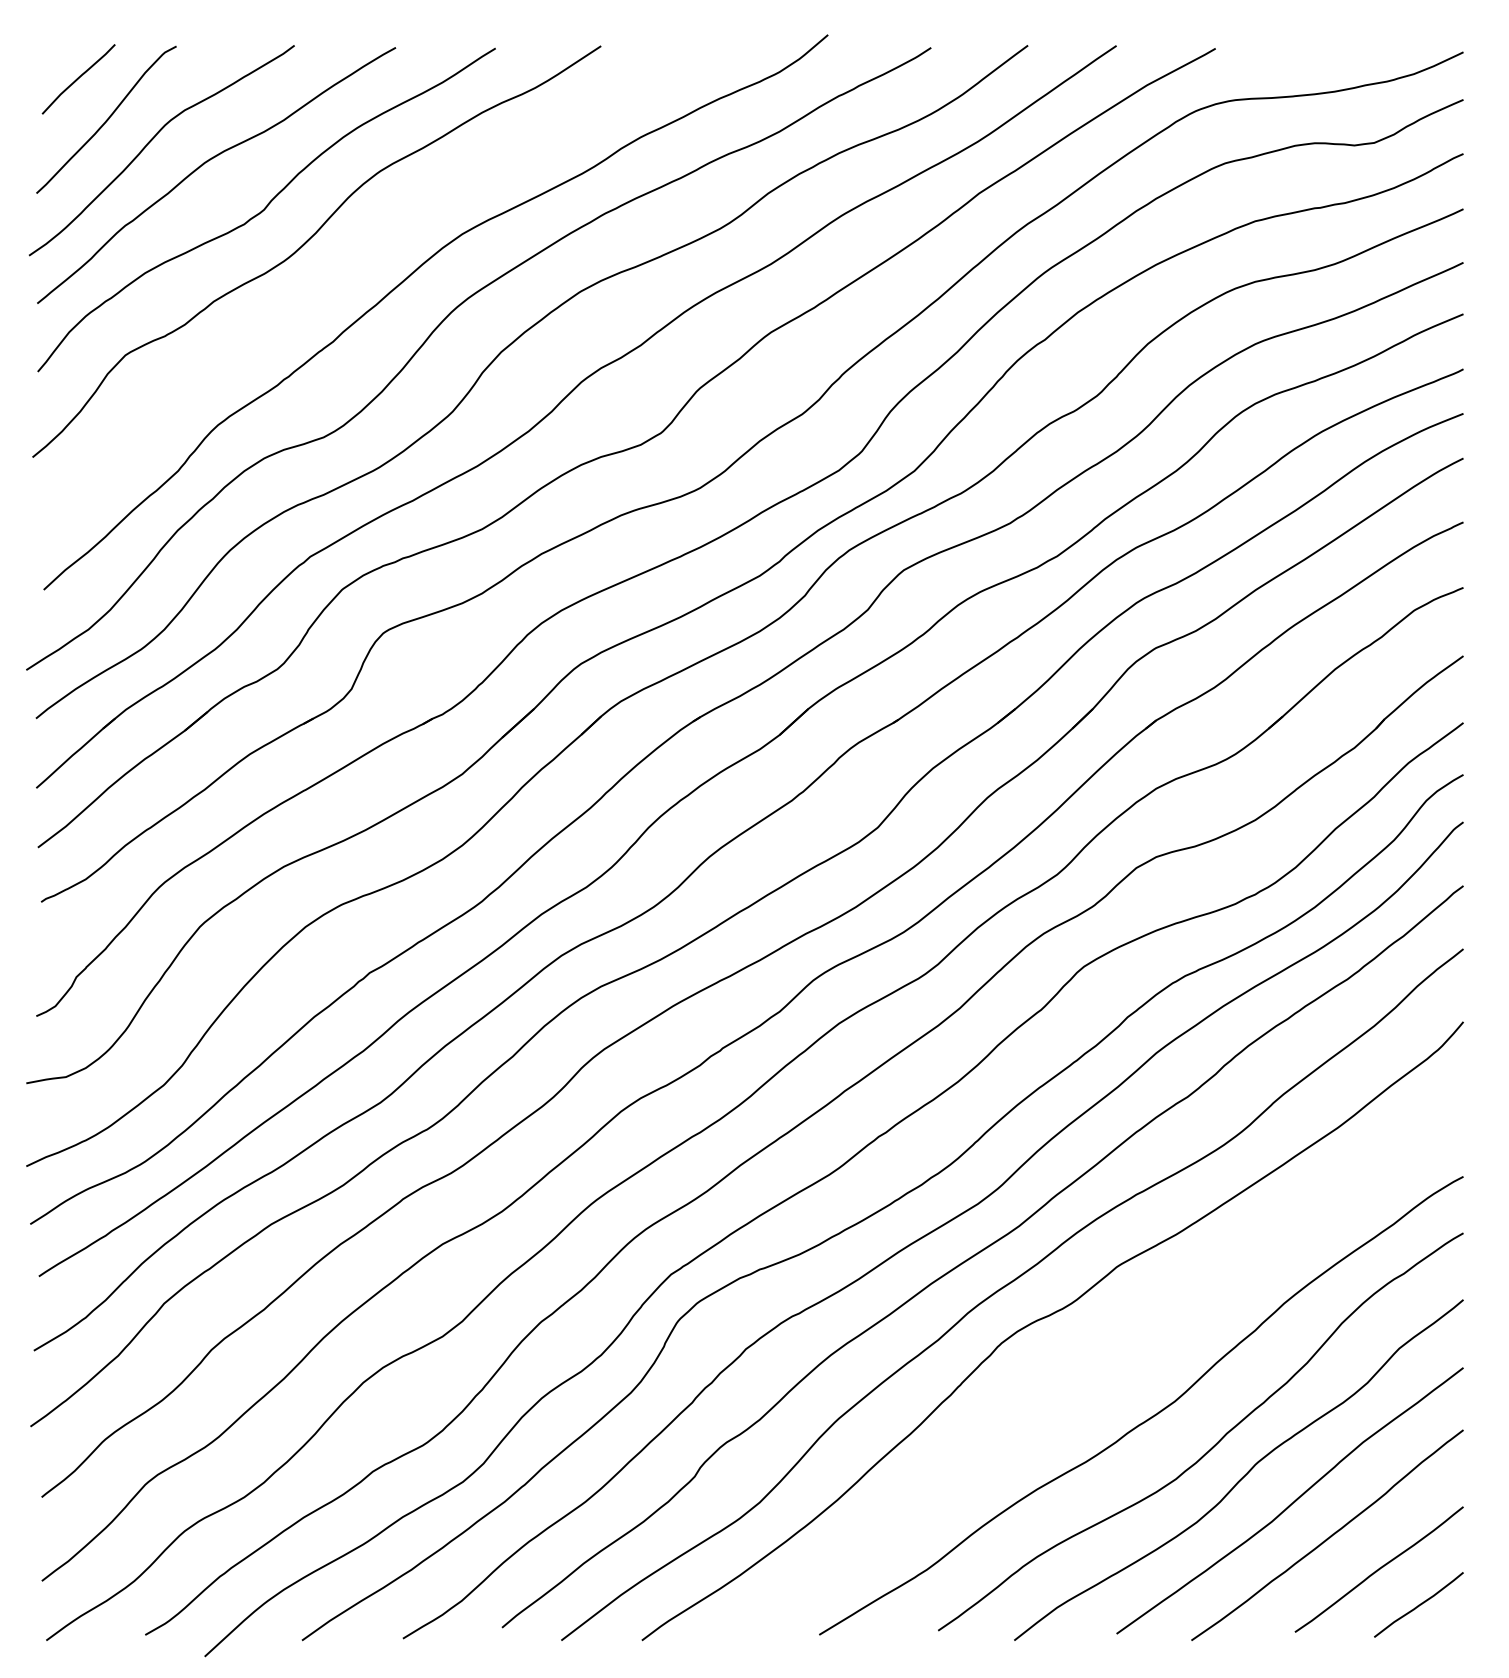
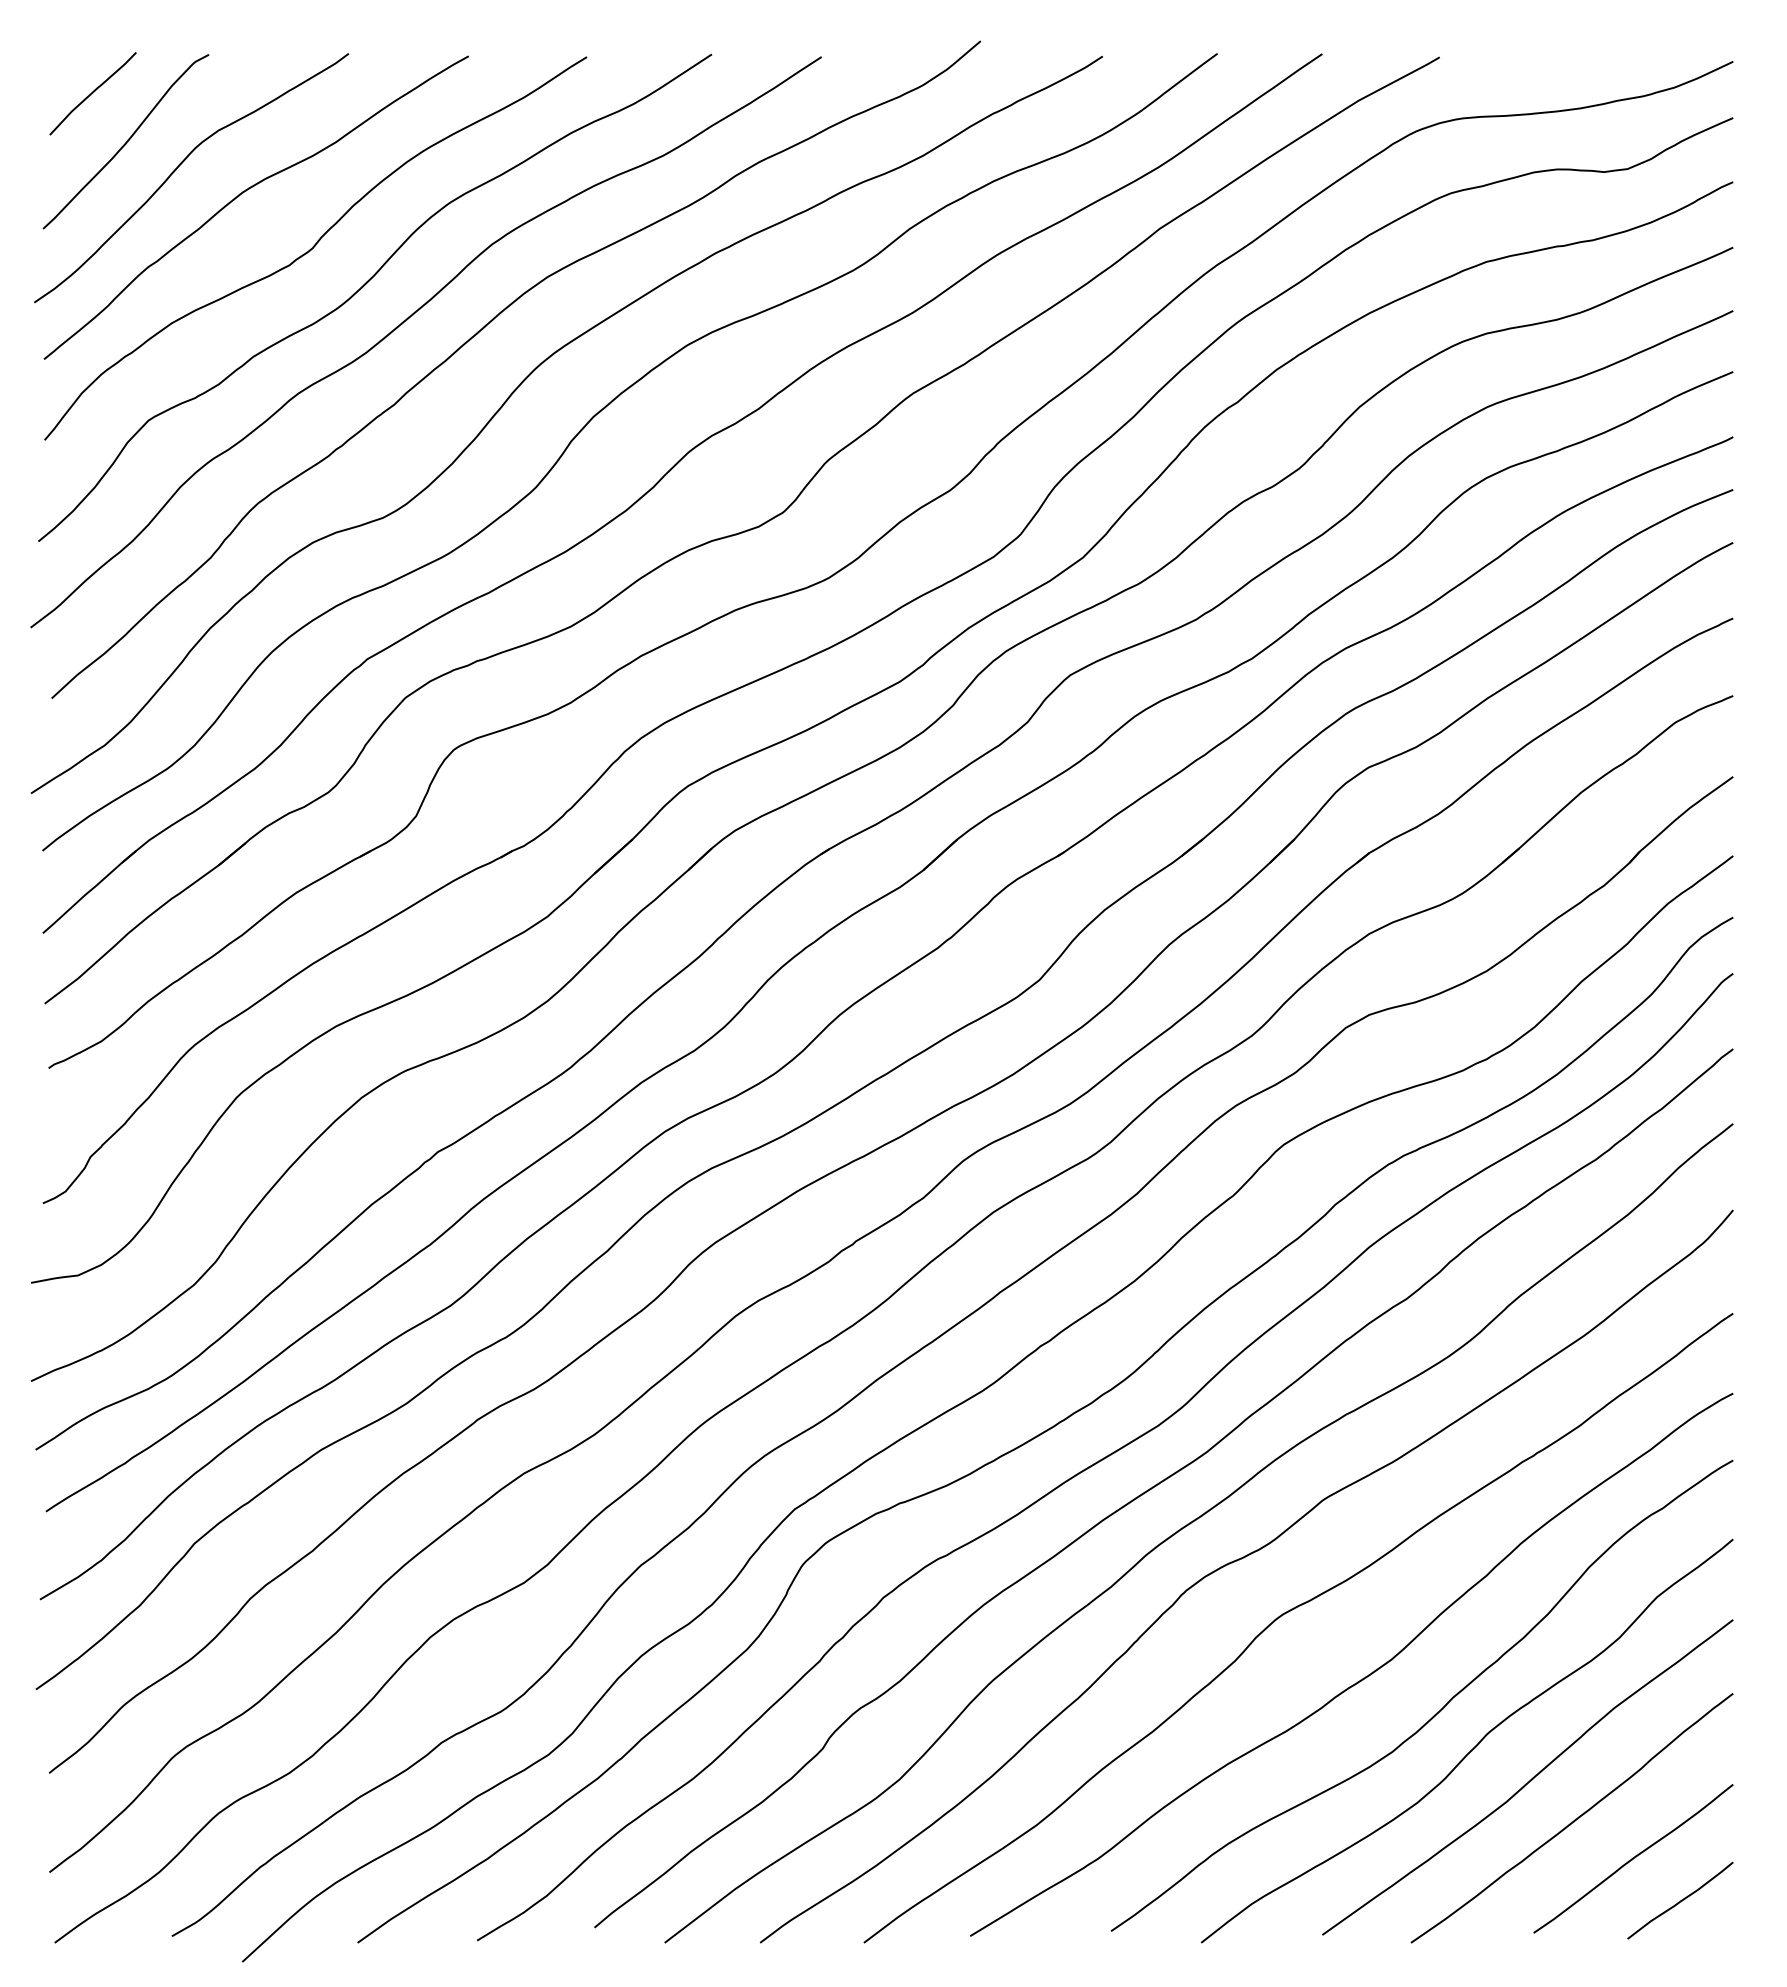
curve: (344, 270) -> (407, 320), added
curve: (1087, 1362) -> (1287, 1613), added

